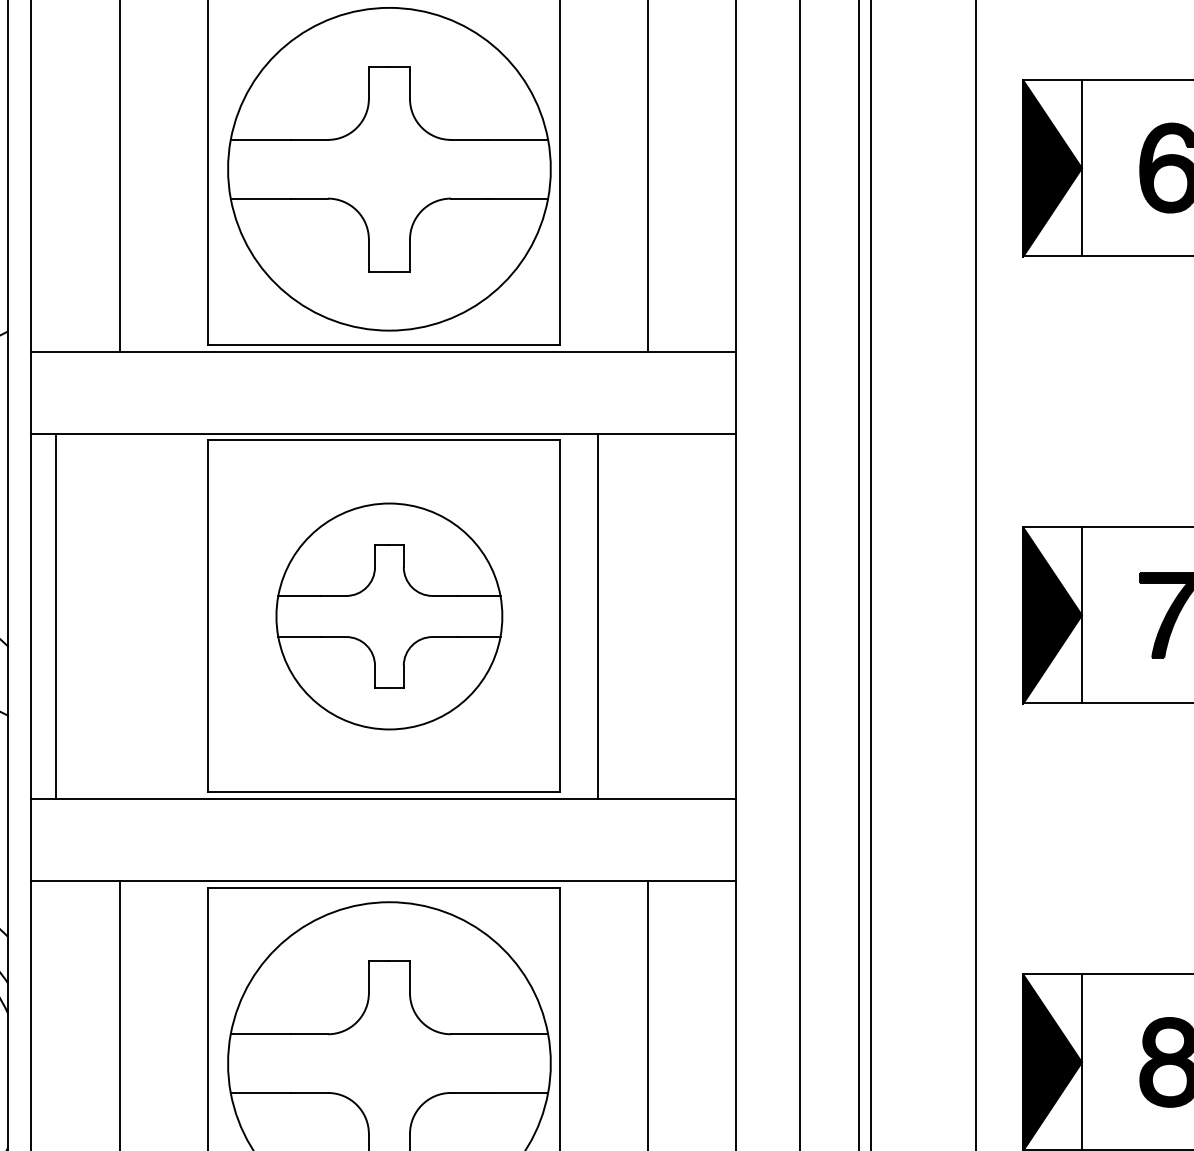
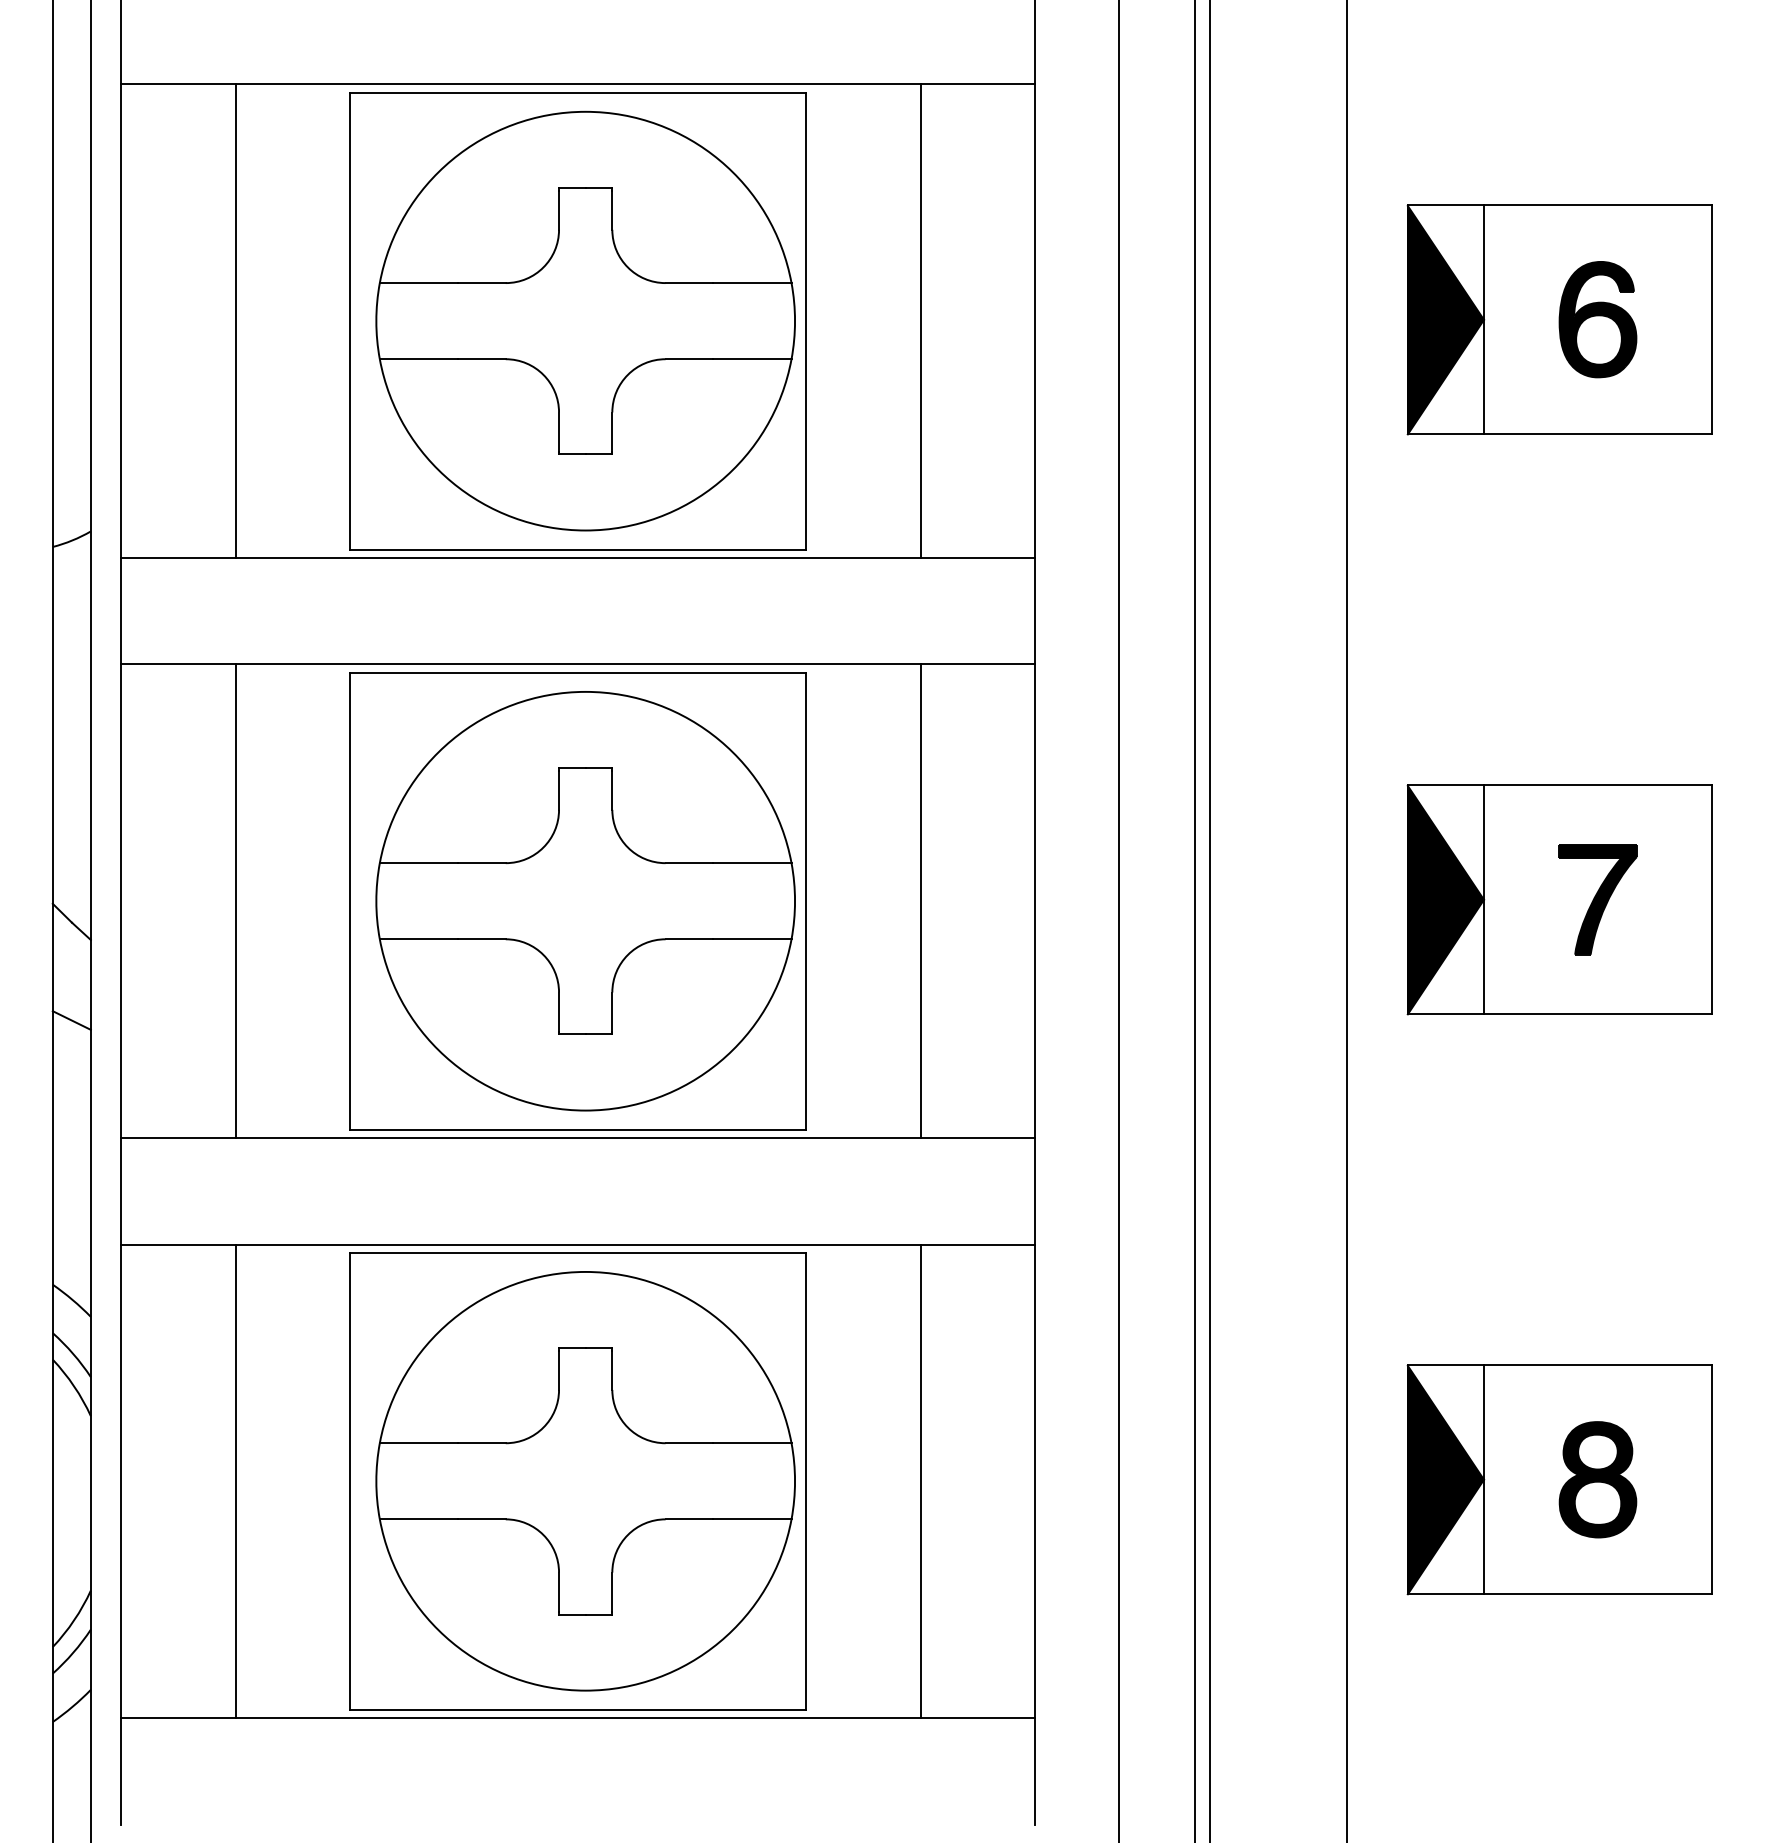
line: (55, 615) -> (235, 900), moved
line: (597, 615) -> (920, 900), moved
part: (389, 616) -> (585, 901), size x1.43

